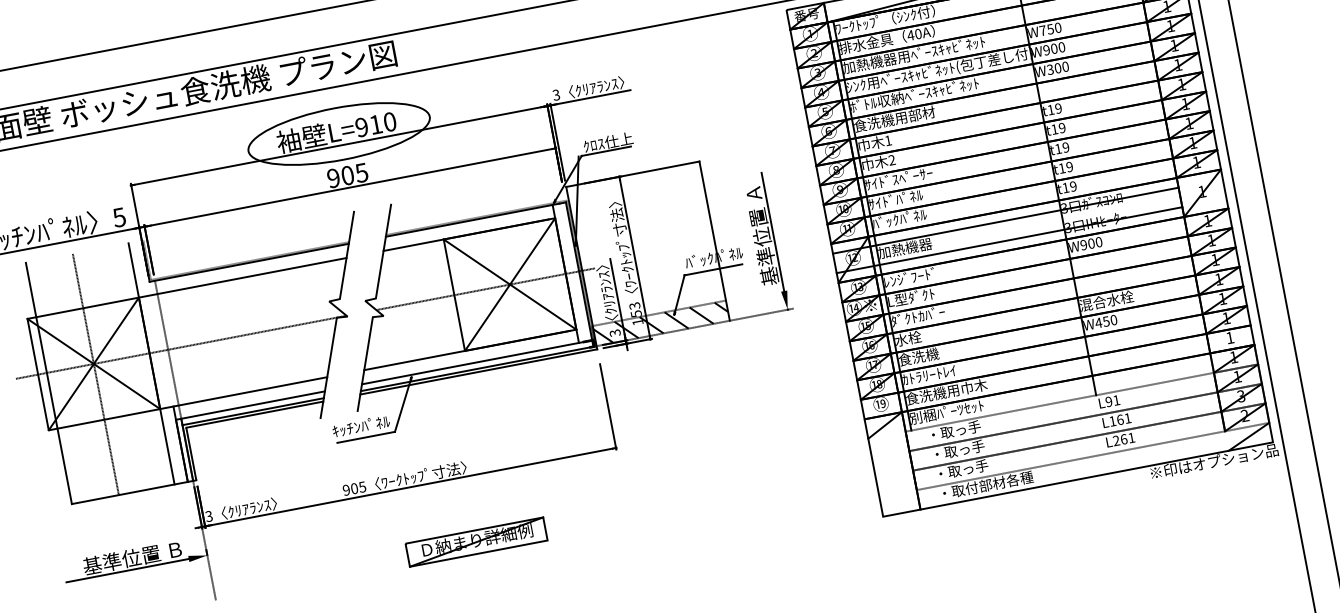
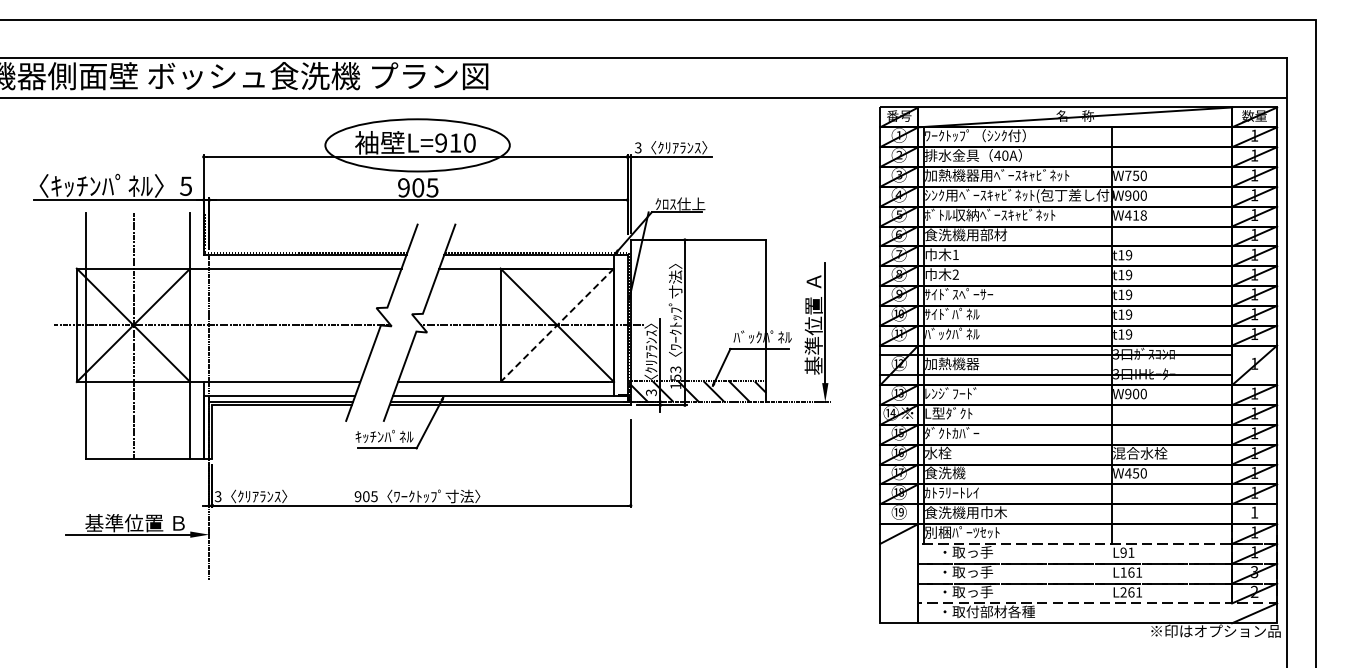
text: (1057, 68) -> (1135, 215), W300 -> W418
line: (509, 284) -> (556, 325), solid -> dashed
part: (476, 541) -> (476, 571), removed

